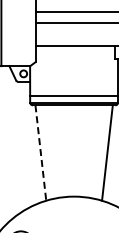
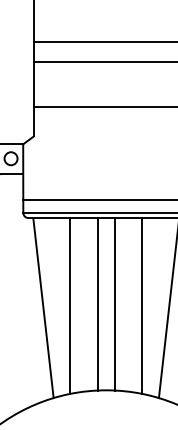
line: (69, 150) -> (97, 303), added
line: (78, 150) -> (114, 303), added
line: (55, 151) -> (71, 305), added
line: (93, 151) -> (142, 305), added
line: (40, 153) -> (42, 308), dashed -> solid

